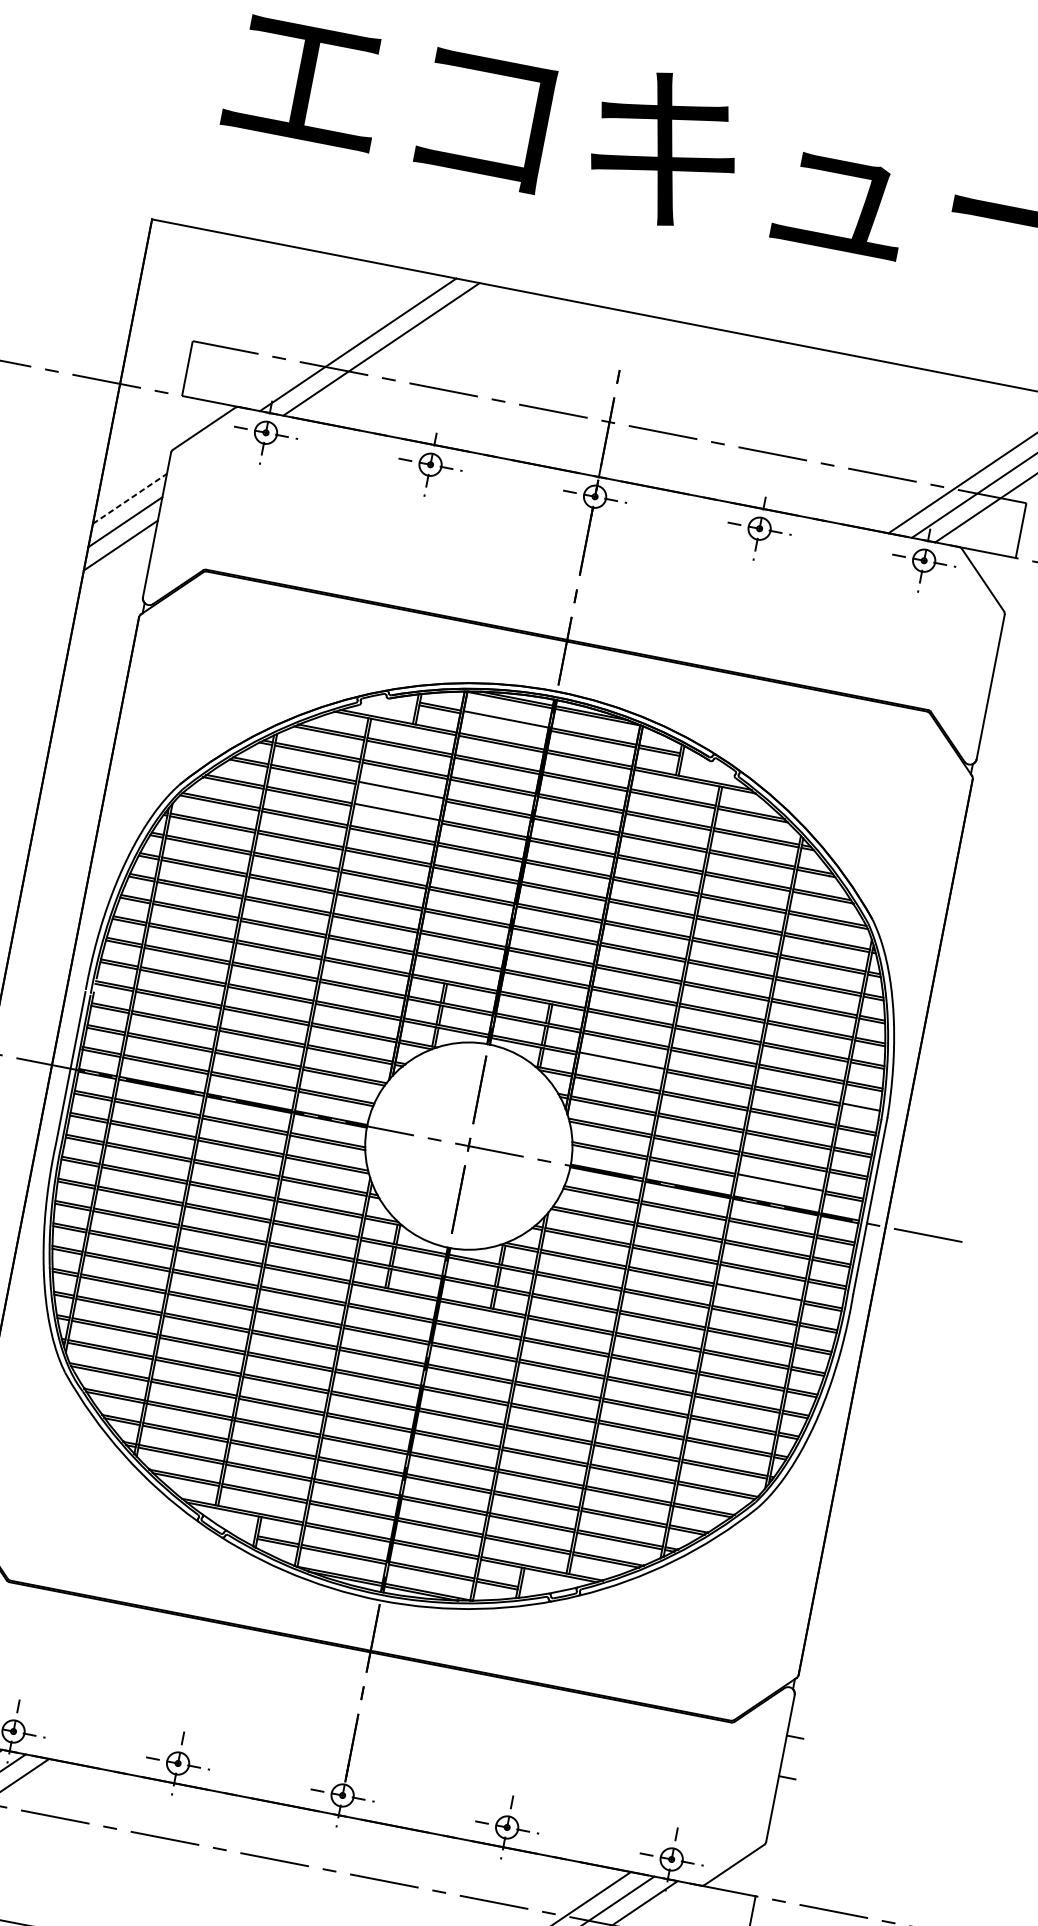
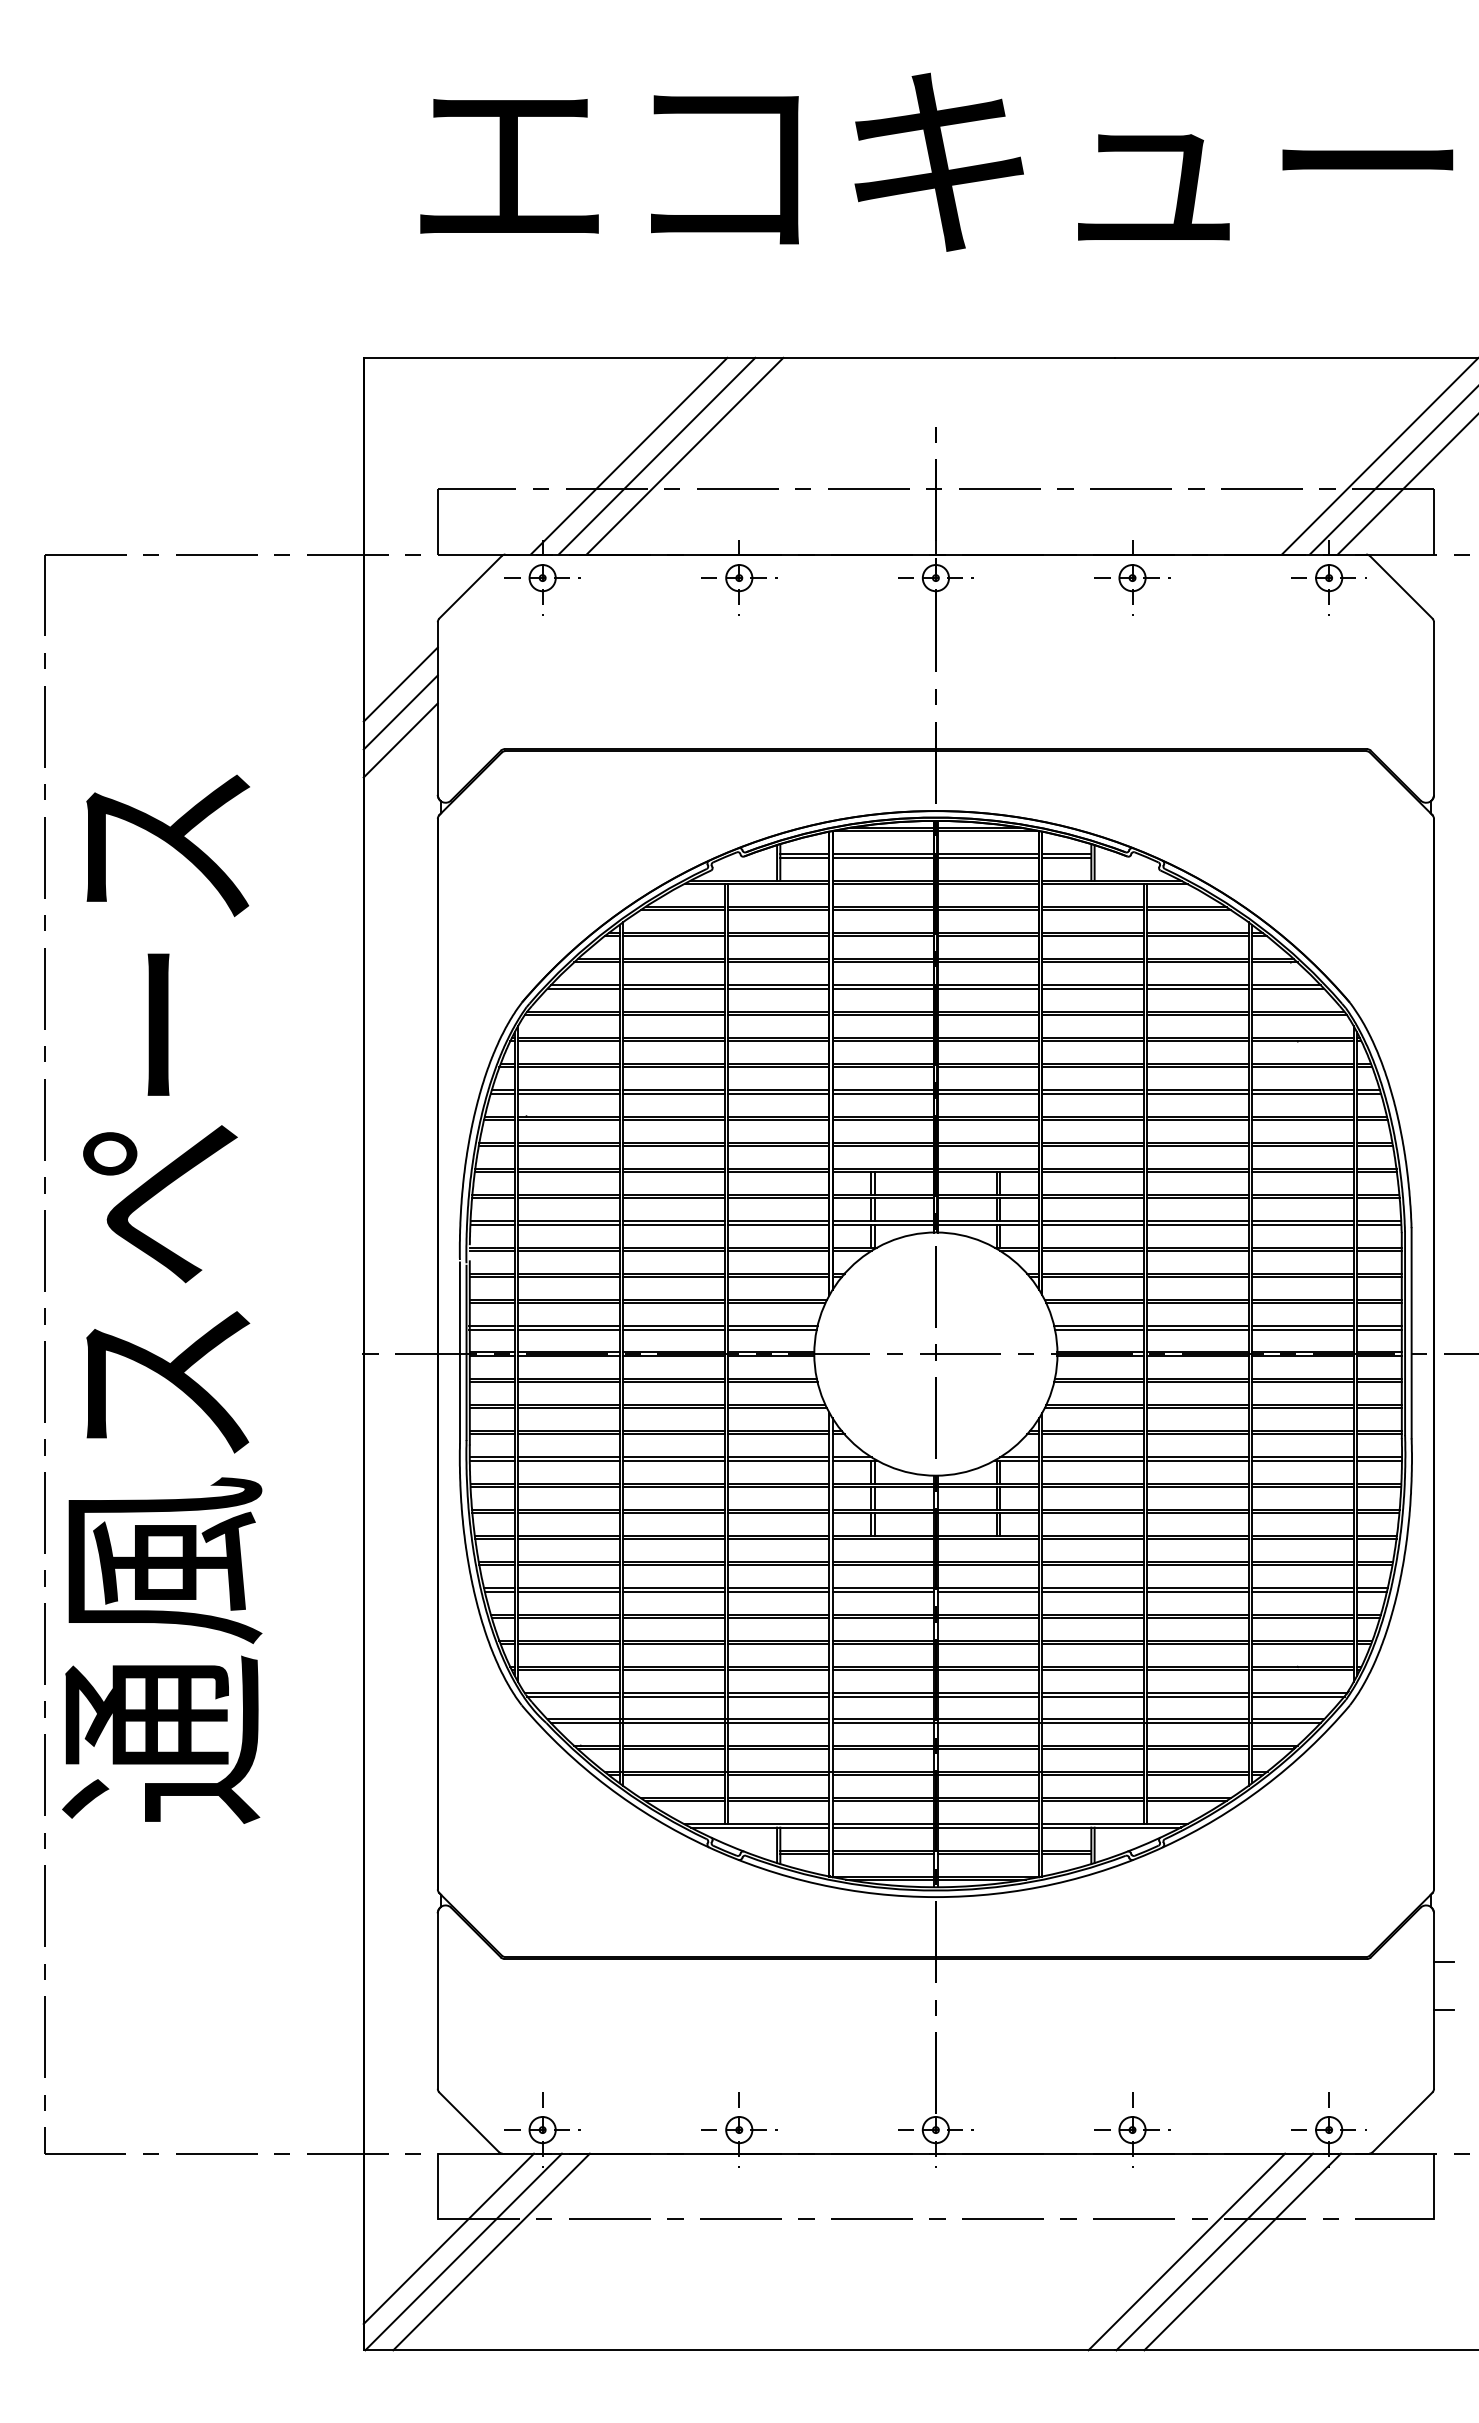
line: (404, 353) -> (684, 455), added
line: (130, 498) -> (401, 684), dashed -> solid
line: (505, 722) -> (883, 857), added
line: (400, 792) -> (778, 962), added
line: (396, 814) -> (778, 988), added
line: (620, 1063) -> (1092, 1224), added
line: (860, 1109) -> (1378, 1224), added
line: (779, 1185) -> (1302, 1329), added
line: (758, 1294) -> (1302, 1460), added

